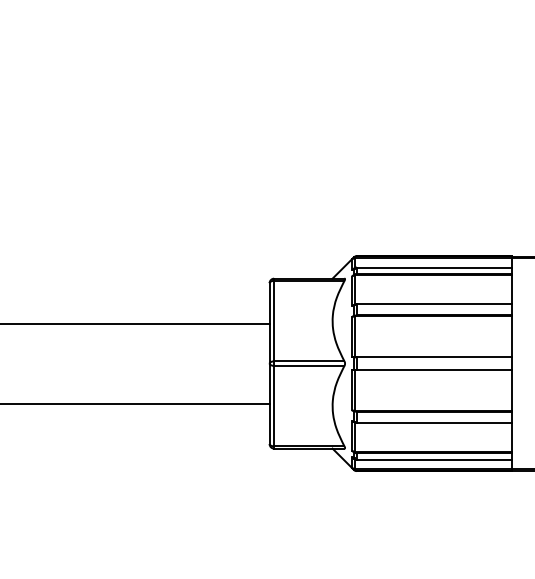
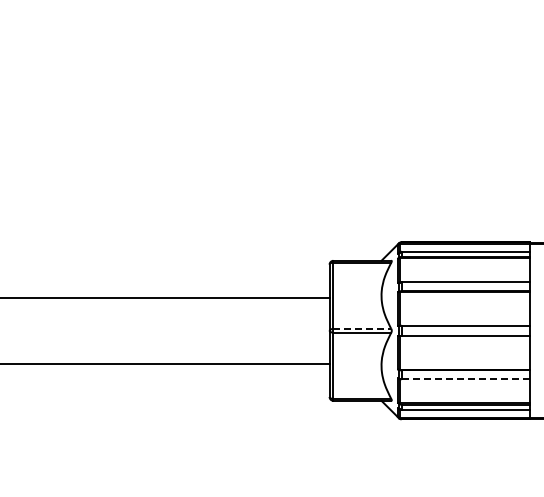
line: (309, 360) -> (362, 328), solid -> dashed
line: (435, 422) -> (466, 379), solid -> dashed

